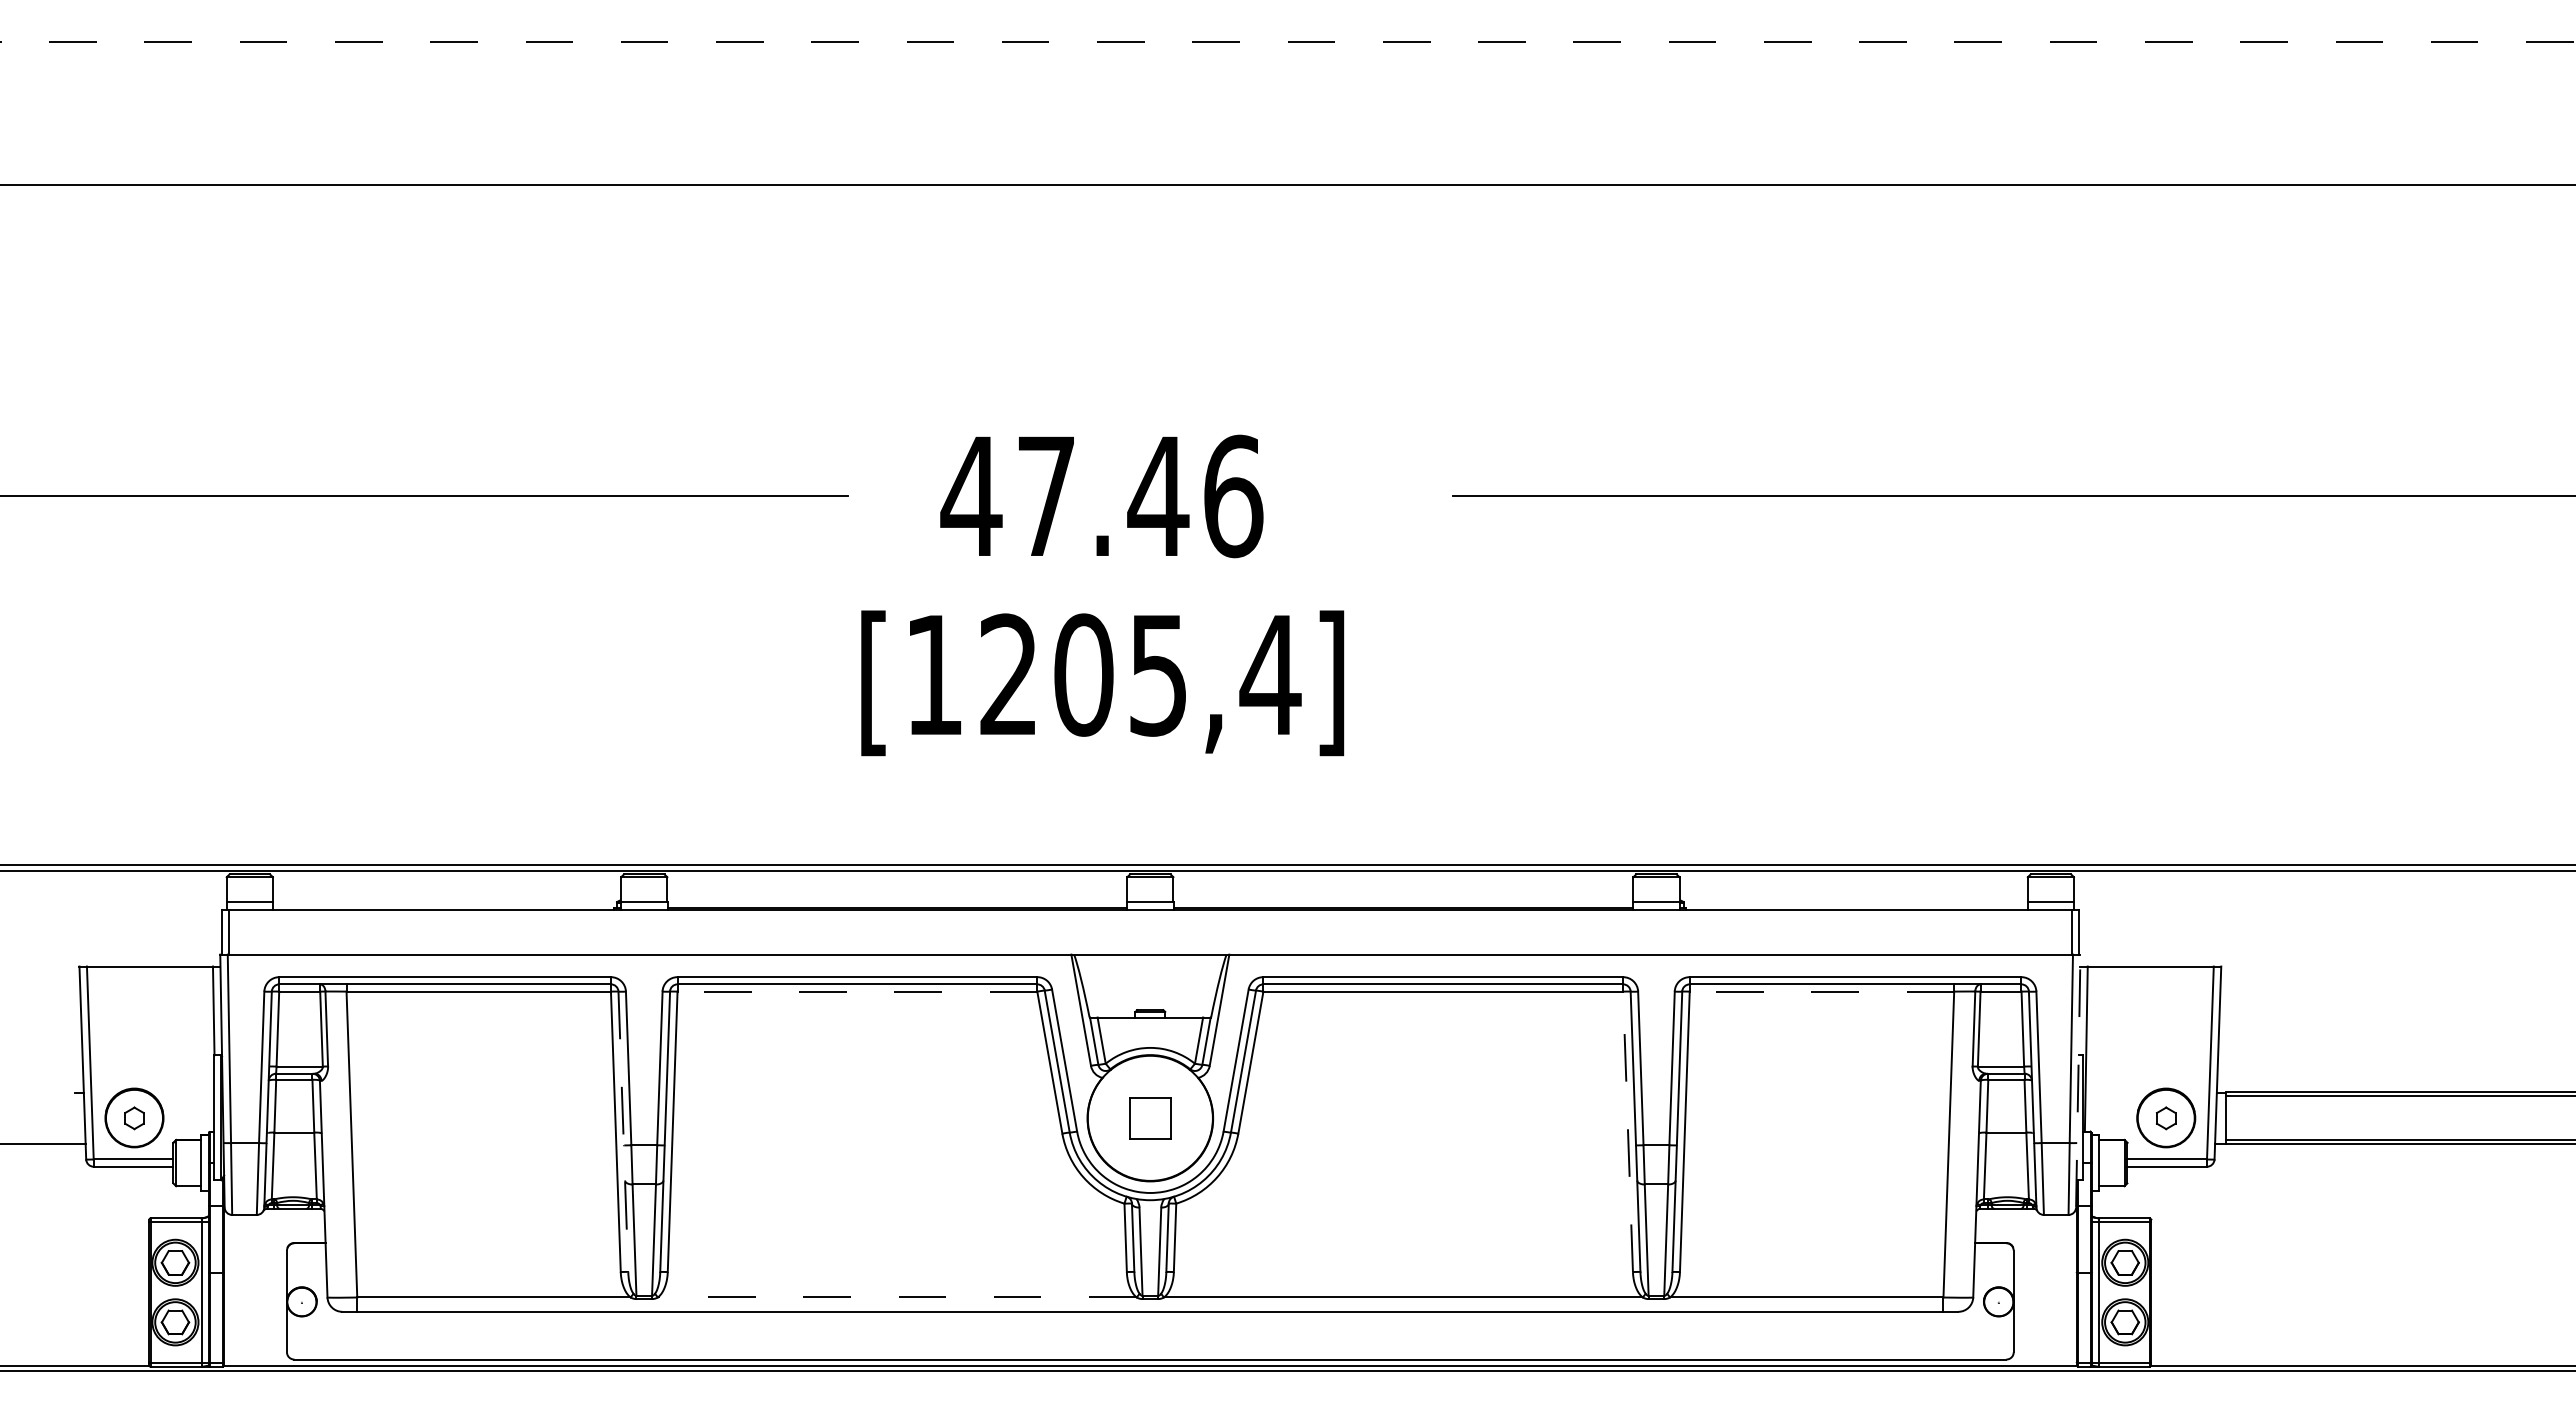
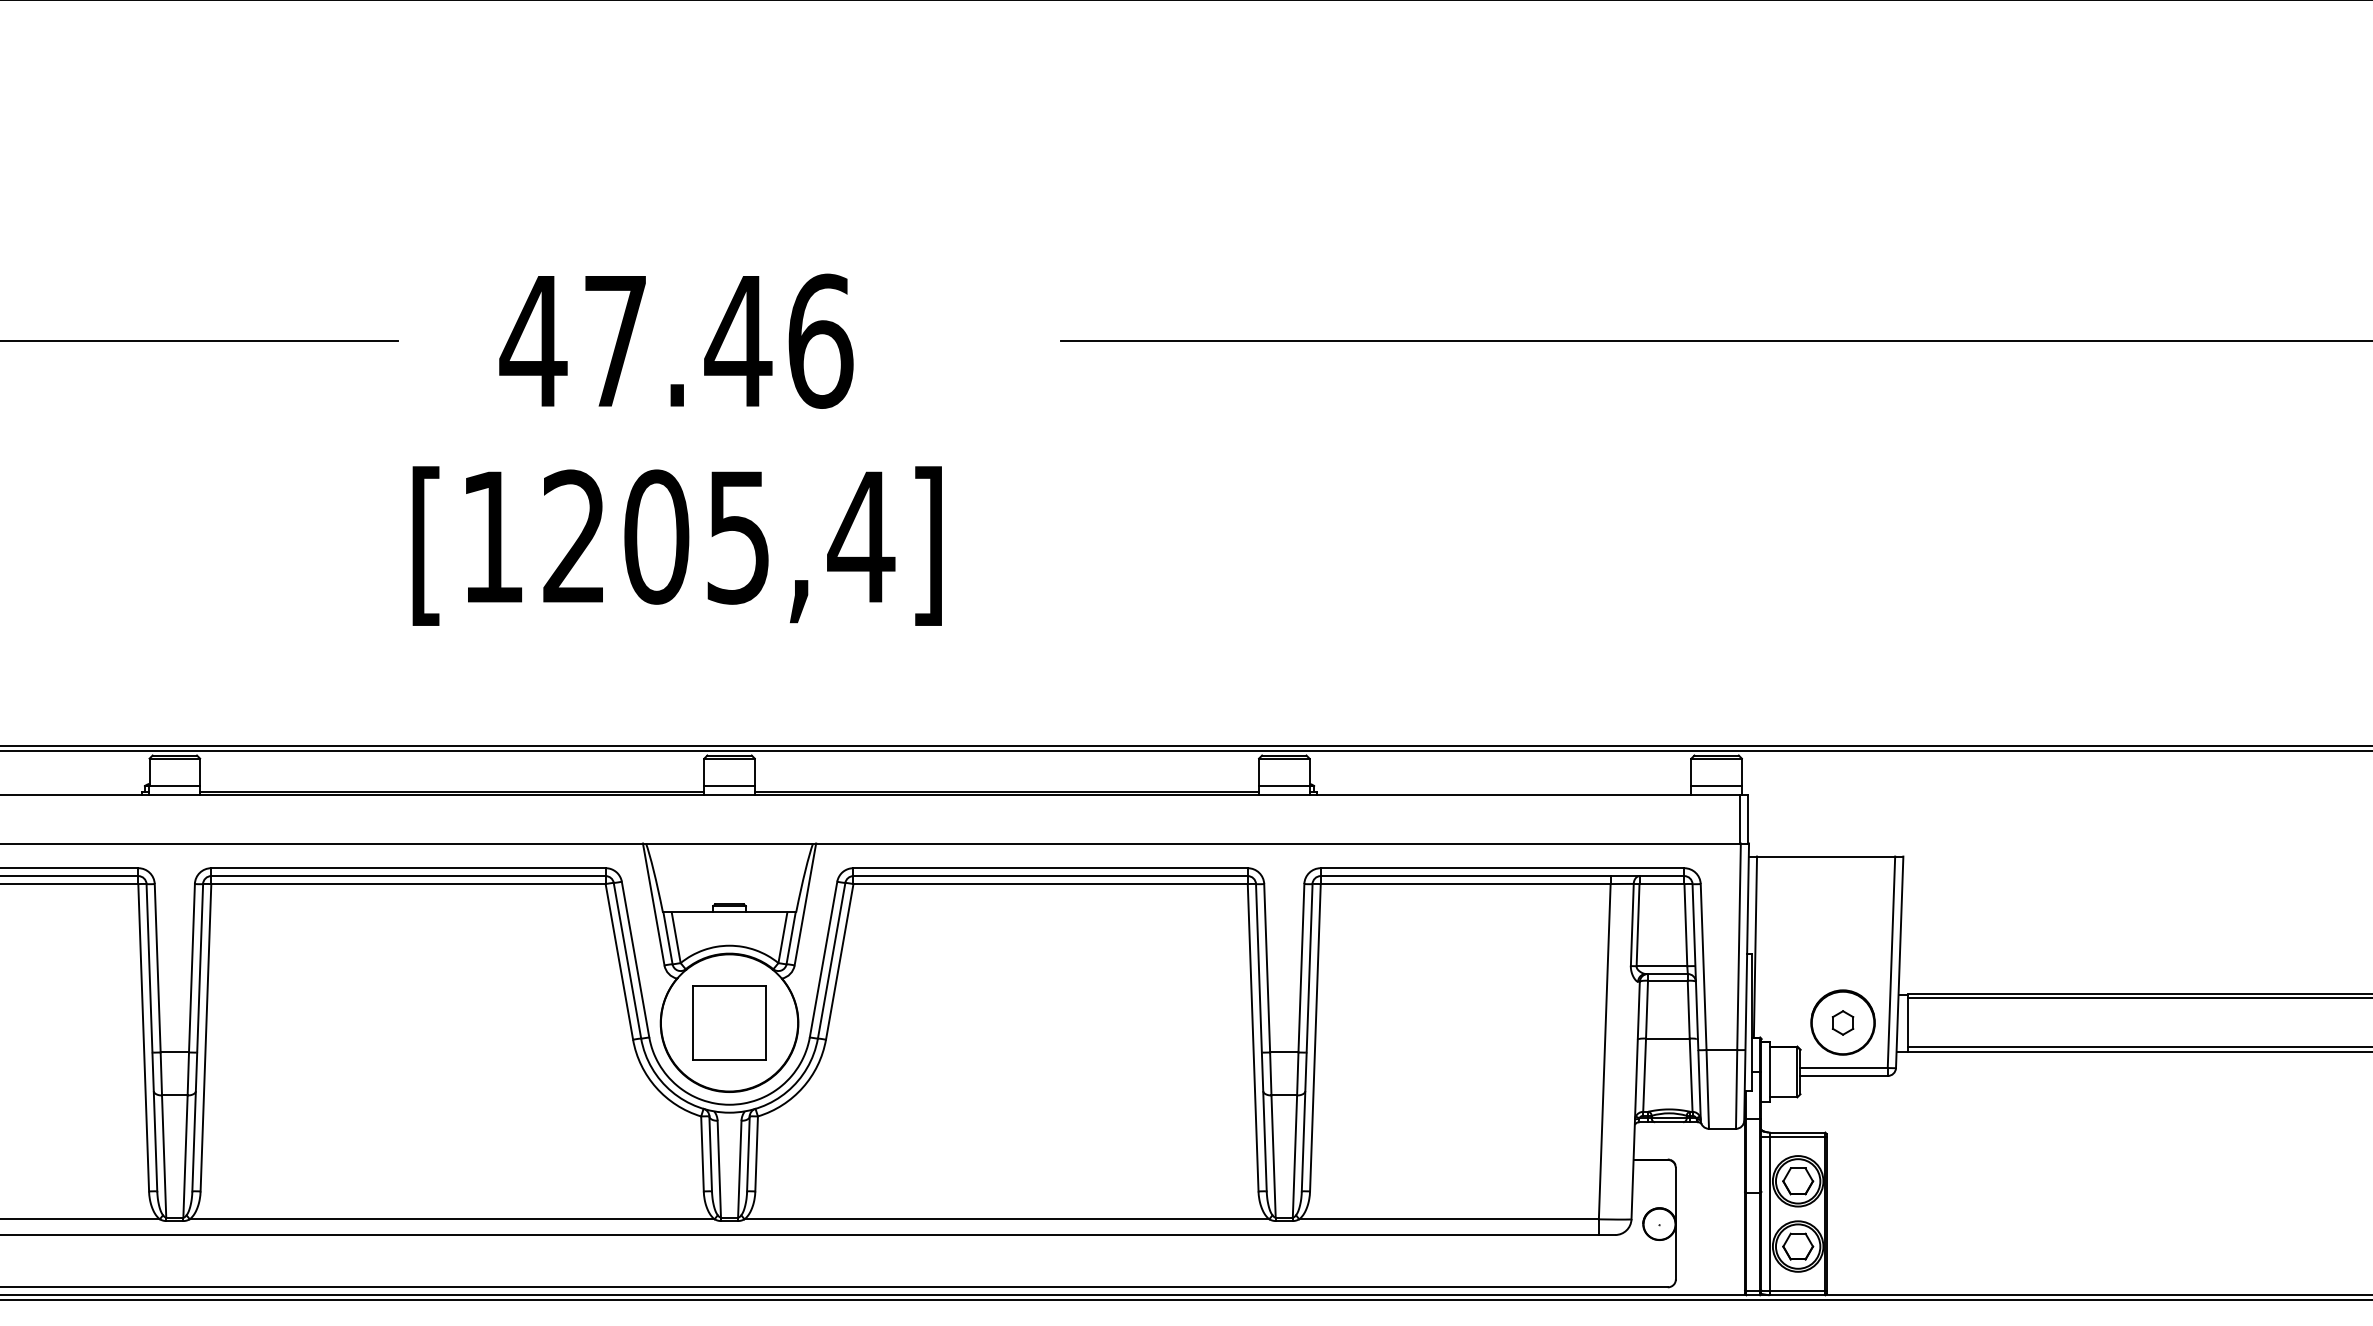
line: (857, 991) -> (408, 883), dashed -> solid
line: (1821, 991) -> (1465, 883), dashed -> solid
line: (2078, 1080) -> (1746, 981), dashed -> solid
part: (1150, 1118) -> (729, 1023), size x1.67
line: (1628, 1131) -> (1253, 1037), dashed -> solid
line: (623, 1132) -> (152, 1038), dashed -> solid
line: (896, 1297) -> (451, 1219), dashed -> solid

